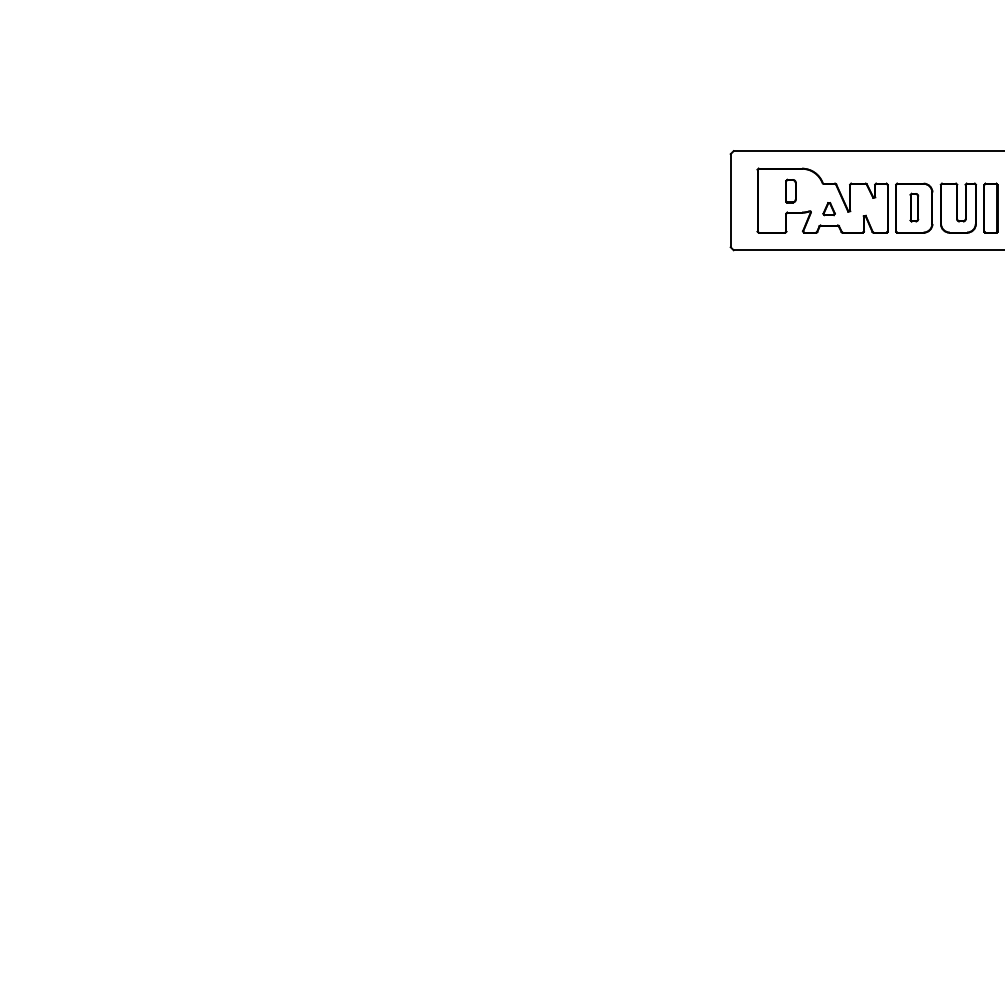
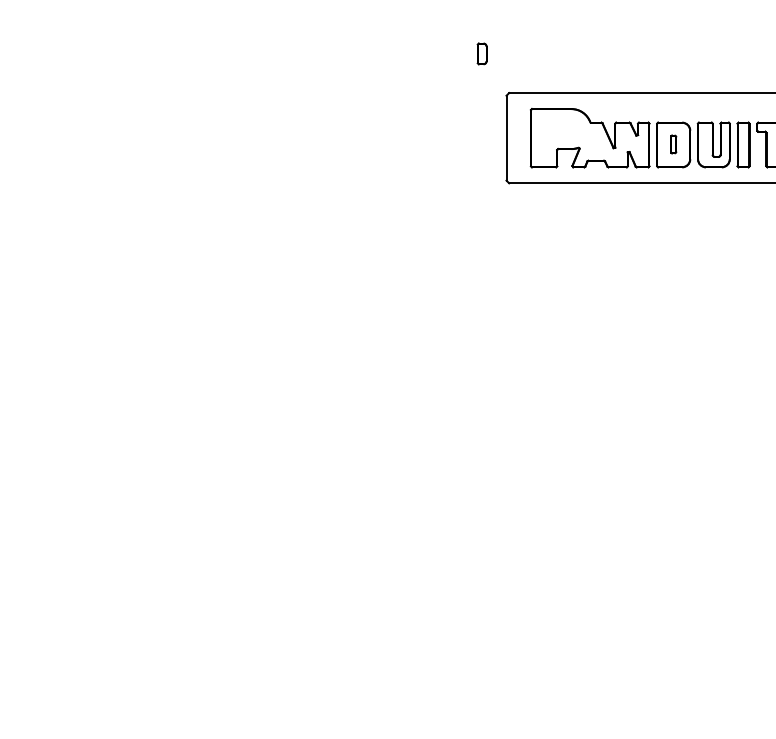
part: (790, 190) -> (481, 53), moved
part: (914, 207) -> (673, 144), size x0.7
part: (828, 209) -> (595, 146), removed

